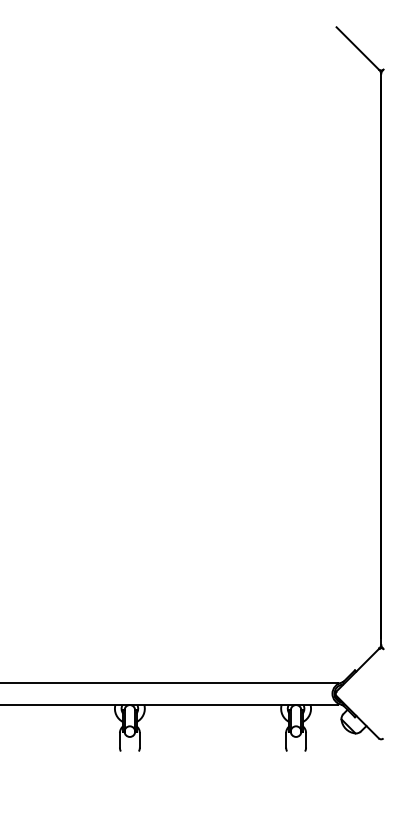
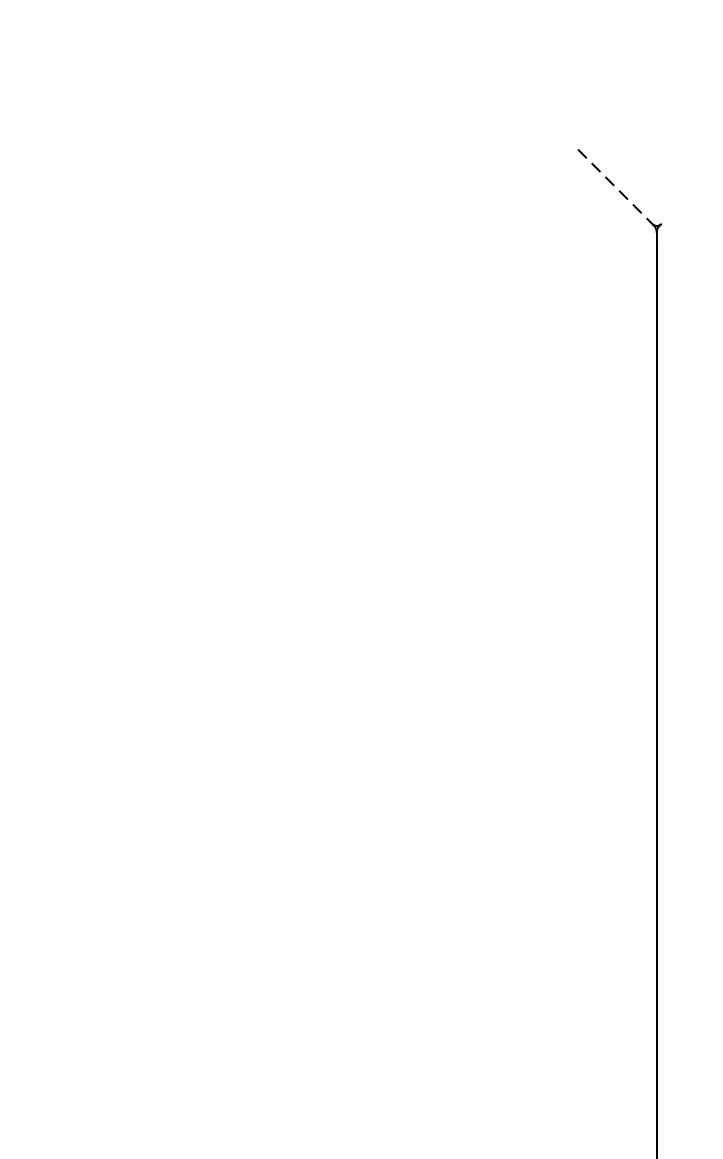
line: (357, 48) -> (614, 187), solid -> dashed

